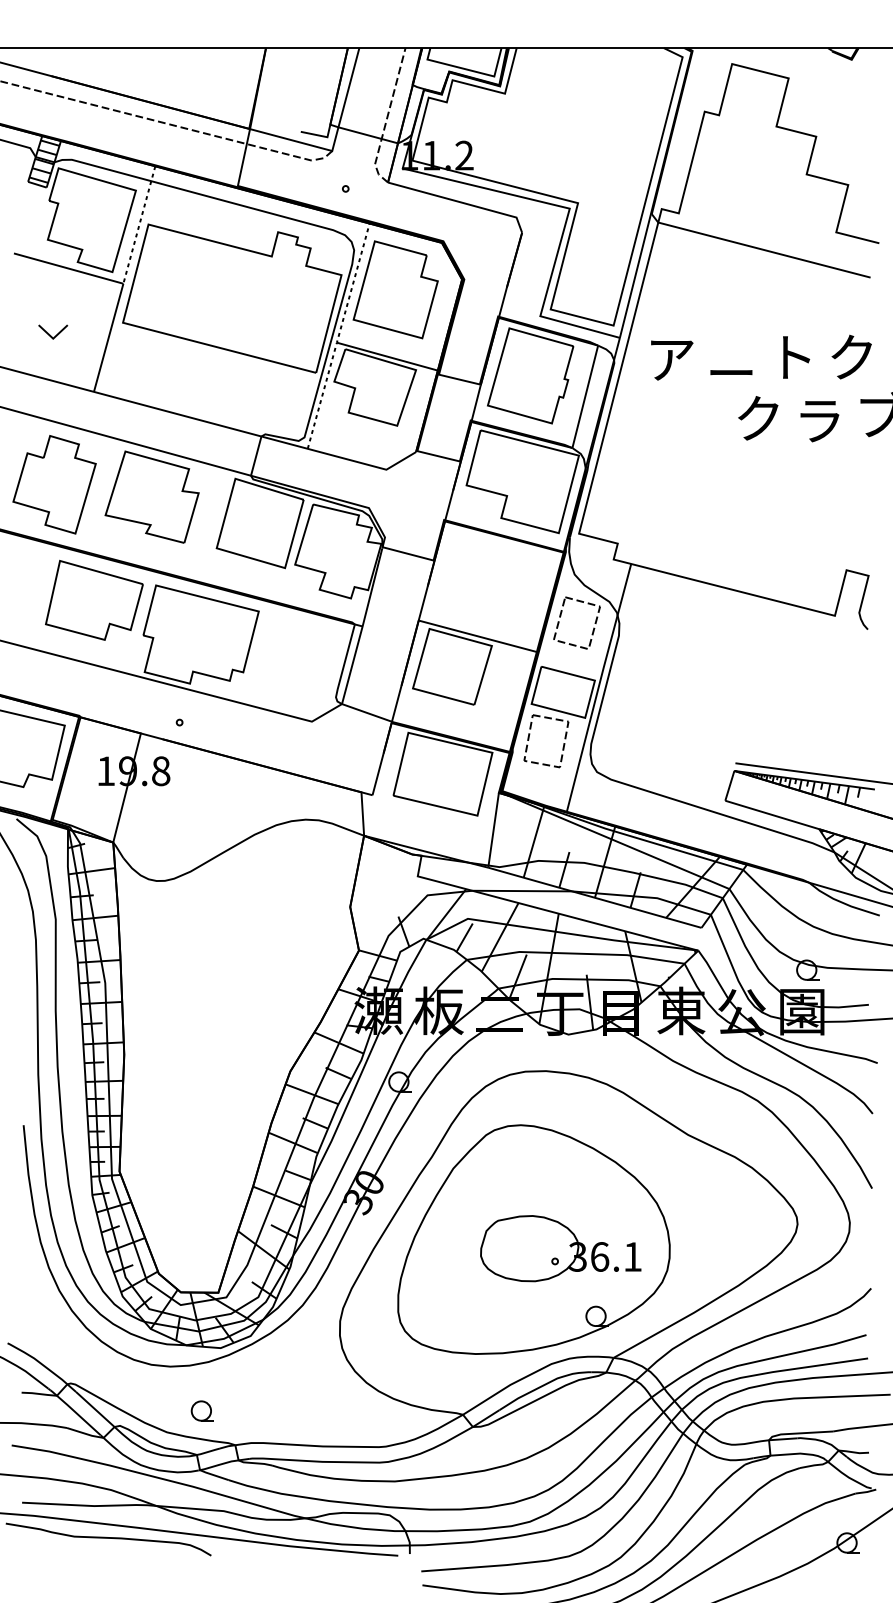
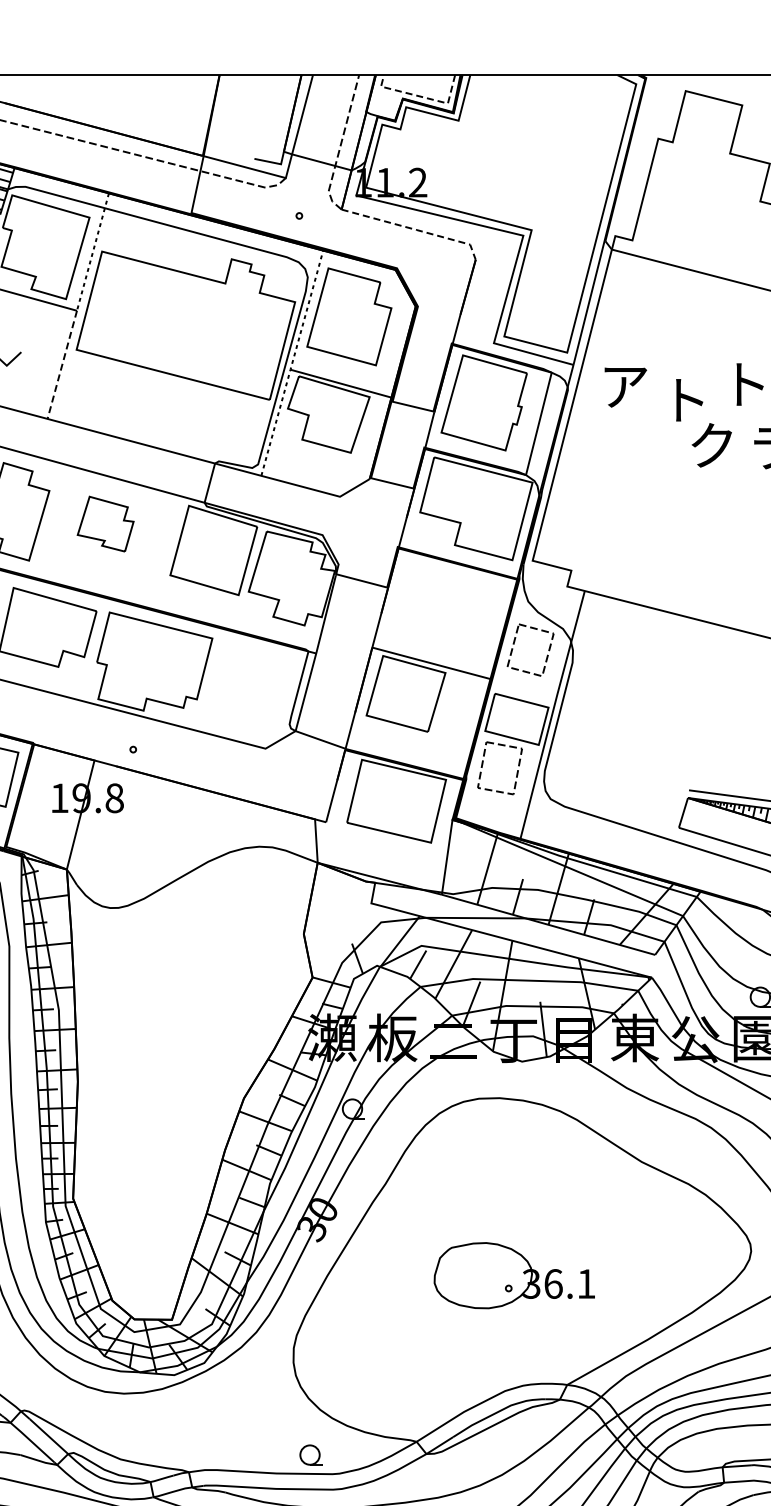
line: (469, 70) -> (423, 97), solid -> dashed
line: (462, 202) -> (416, 229), solid -> dashed
line: (108, 338) -> (62, 365), solid -> dashed
text: (731, 373) -> (685, 400), ー -> ト
part: (151, 496) -> (105, 523), size x0.6
part: (533, 1239) -> (487, 1266), removed
part: (201, 1410) -> (310, 1454), moved

